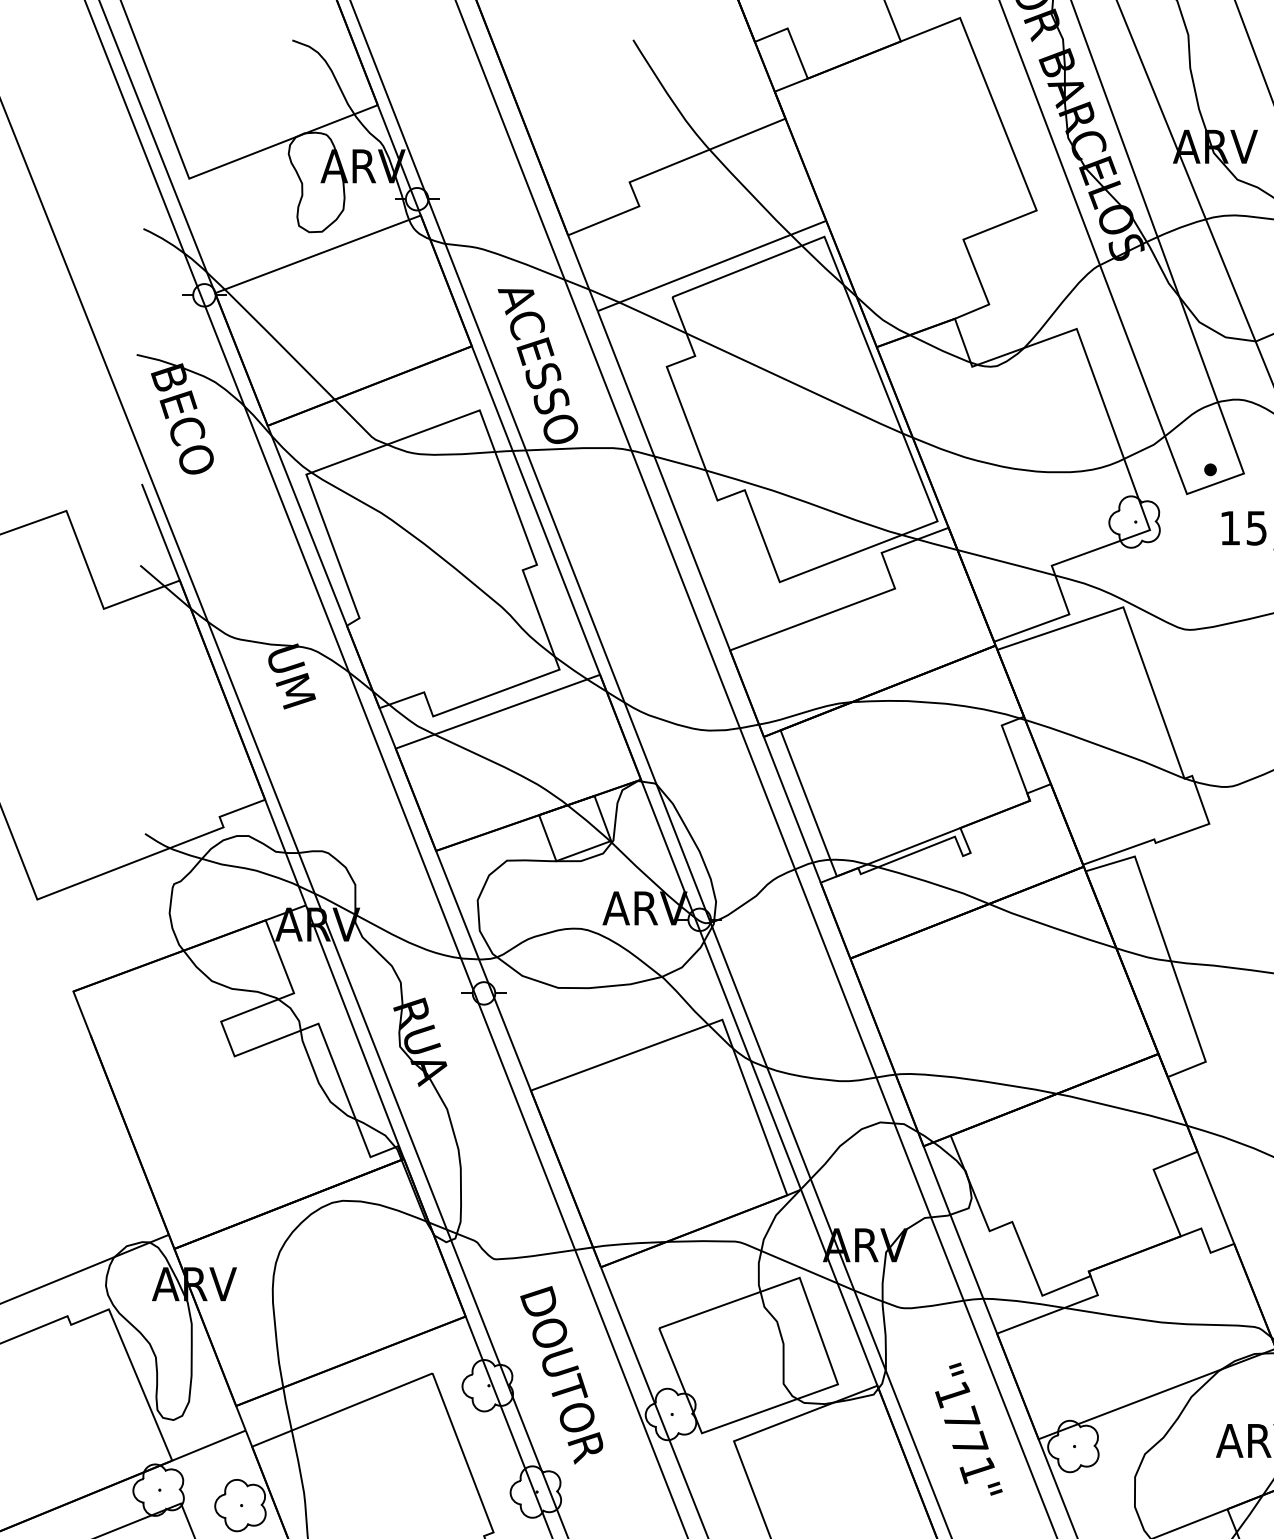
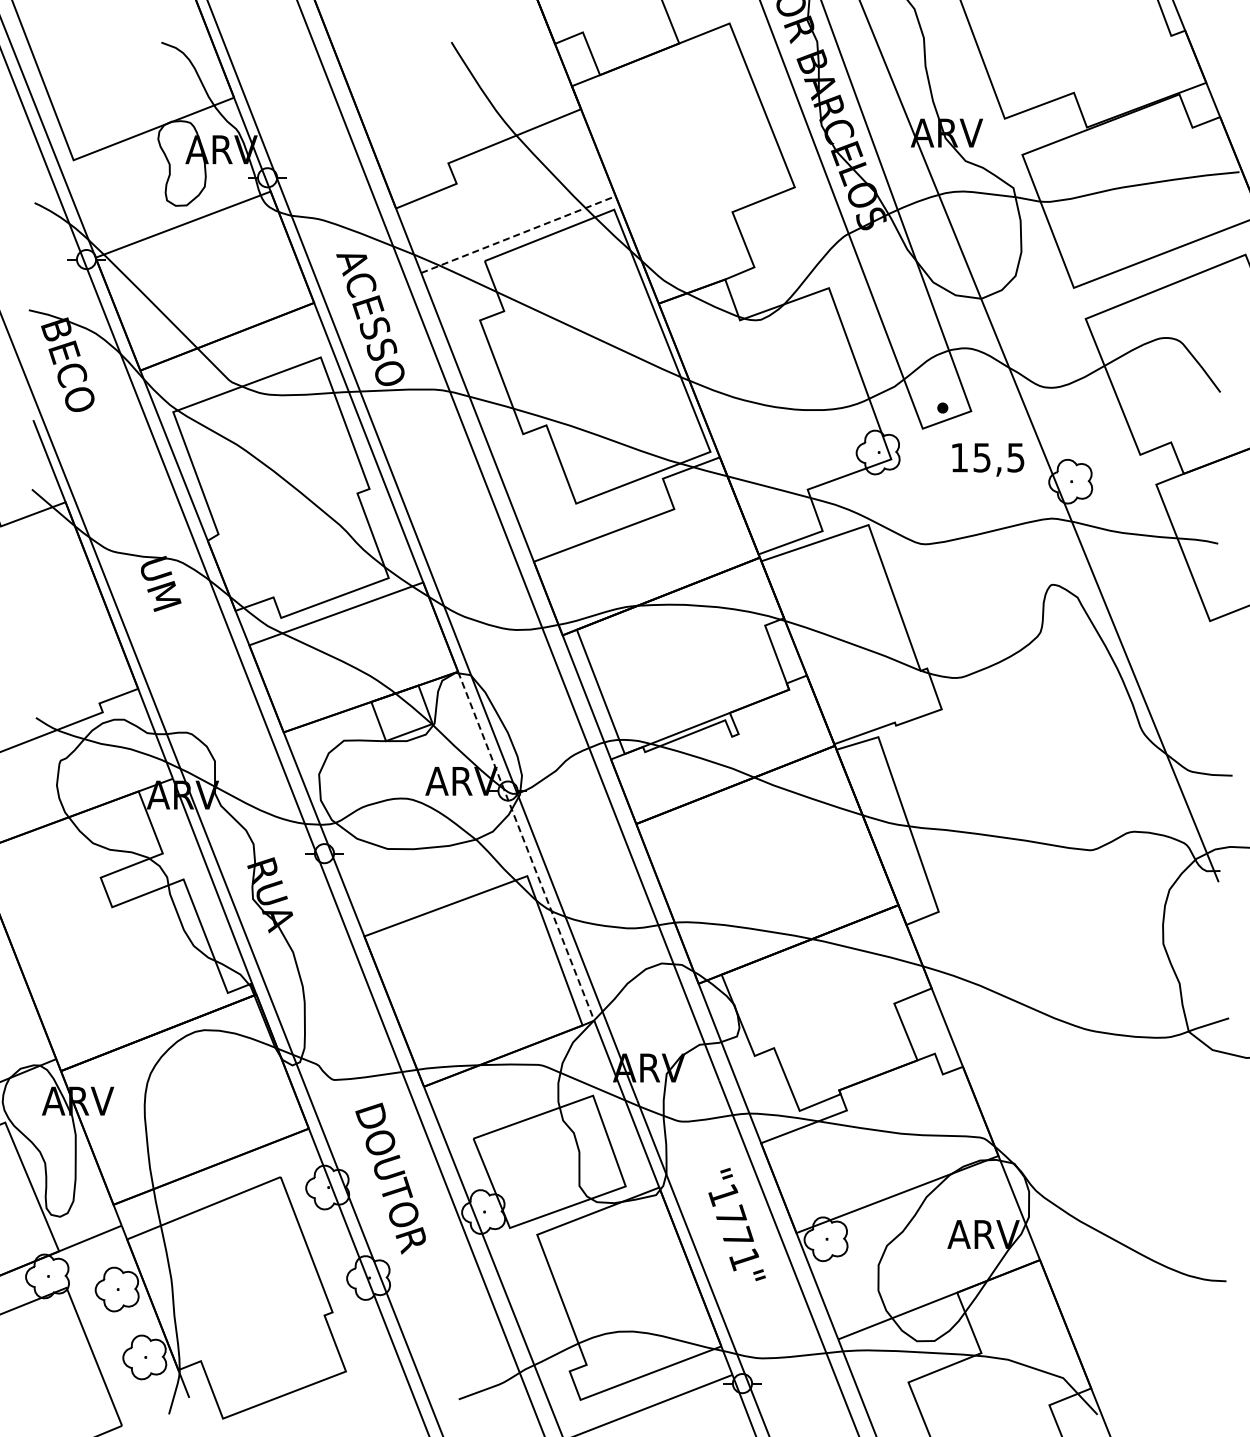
line: (710, 265) -> (517, 234), solid -> dashed
line: (721, 984) -> (526, 846), solid -> dashed

